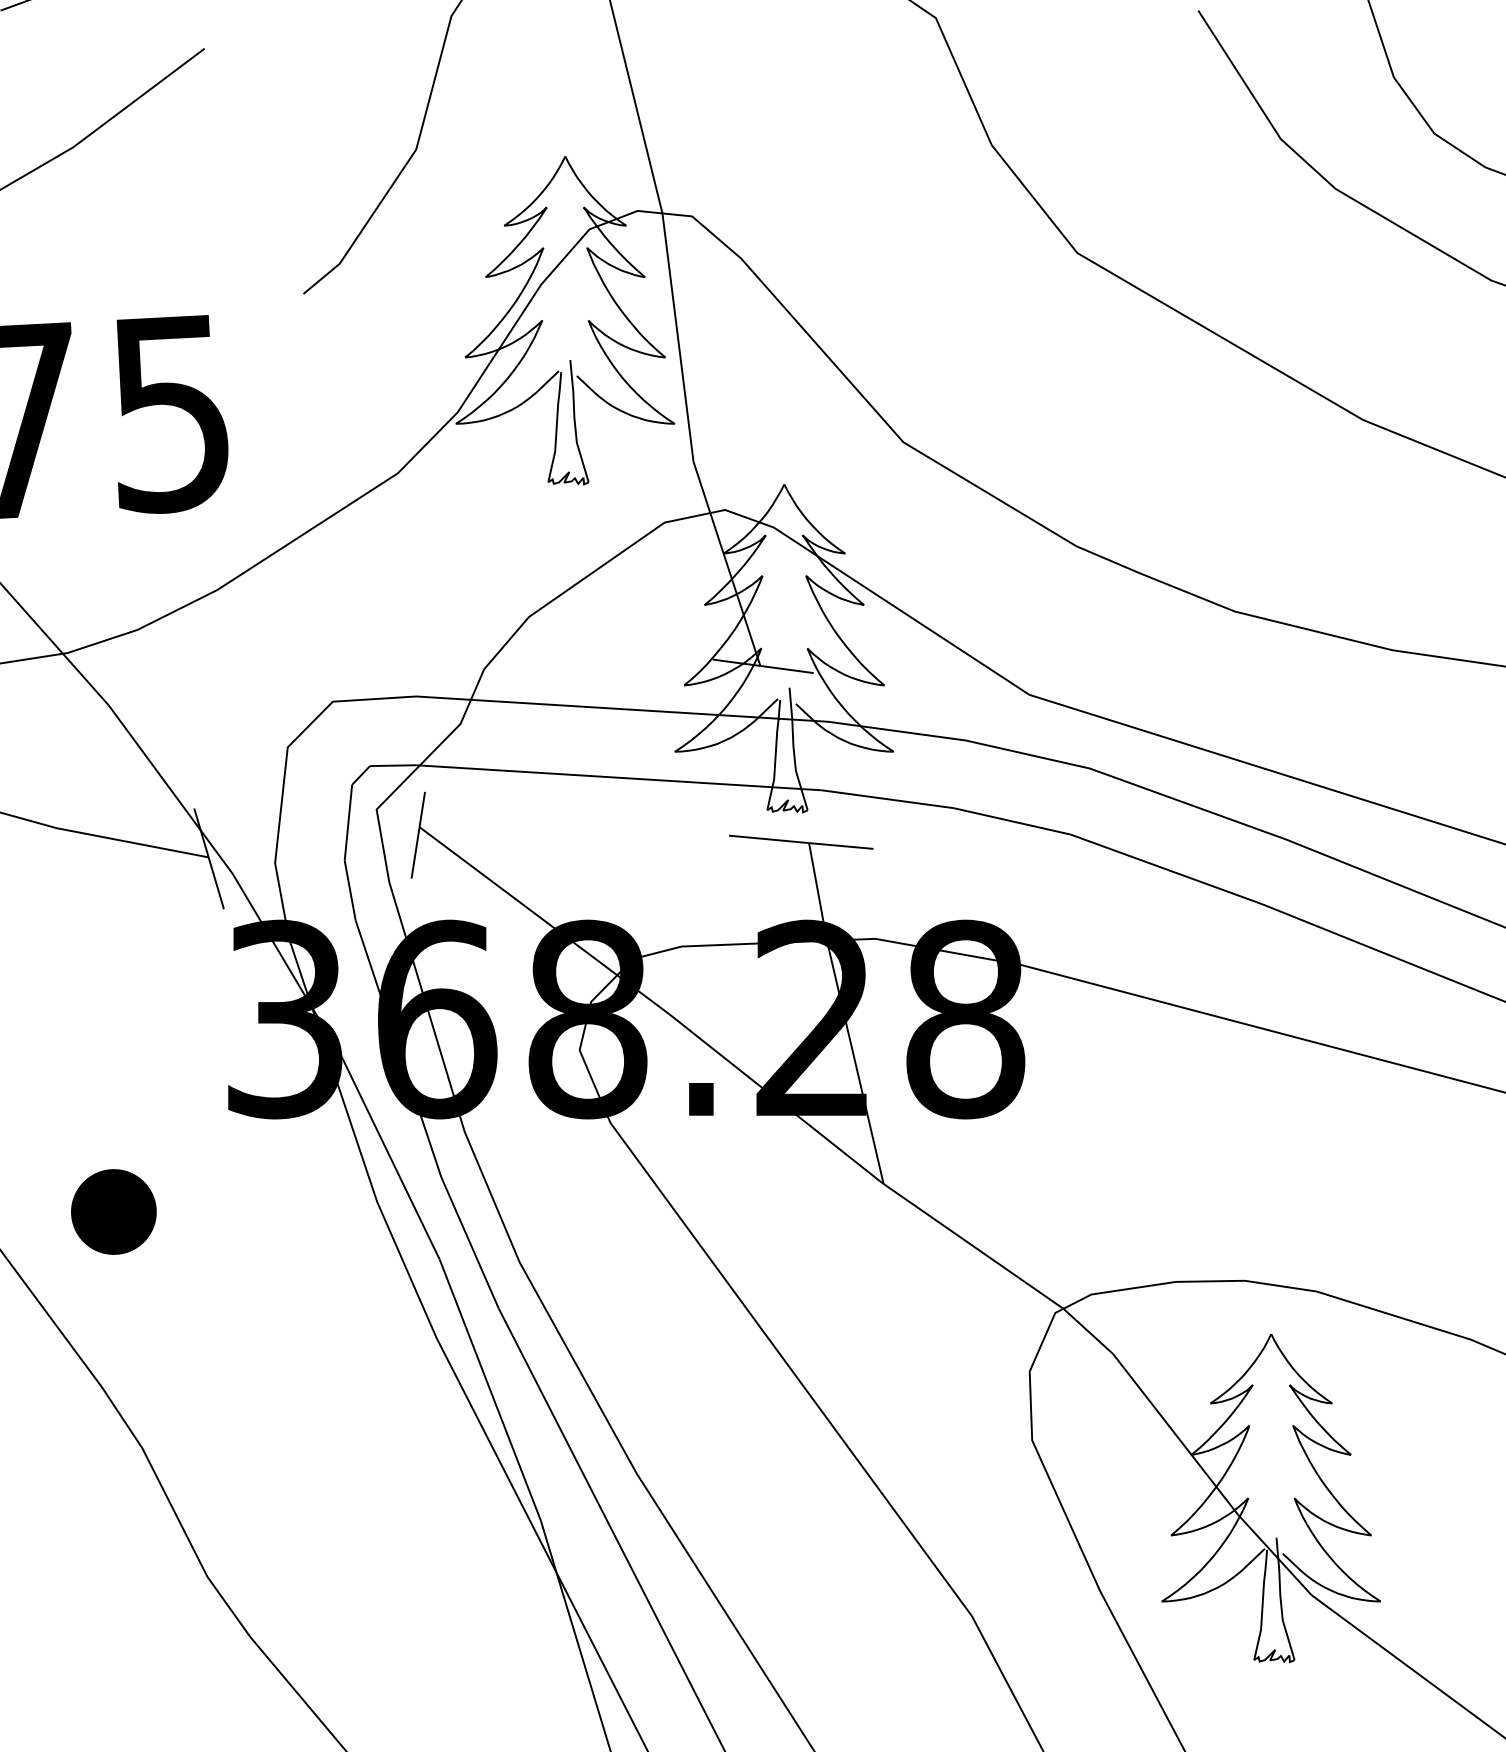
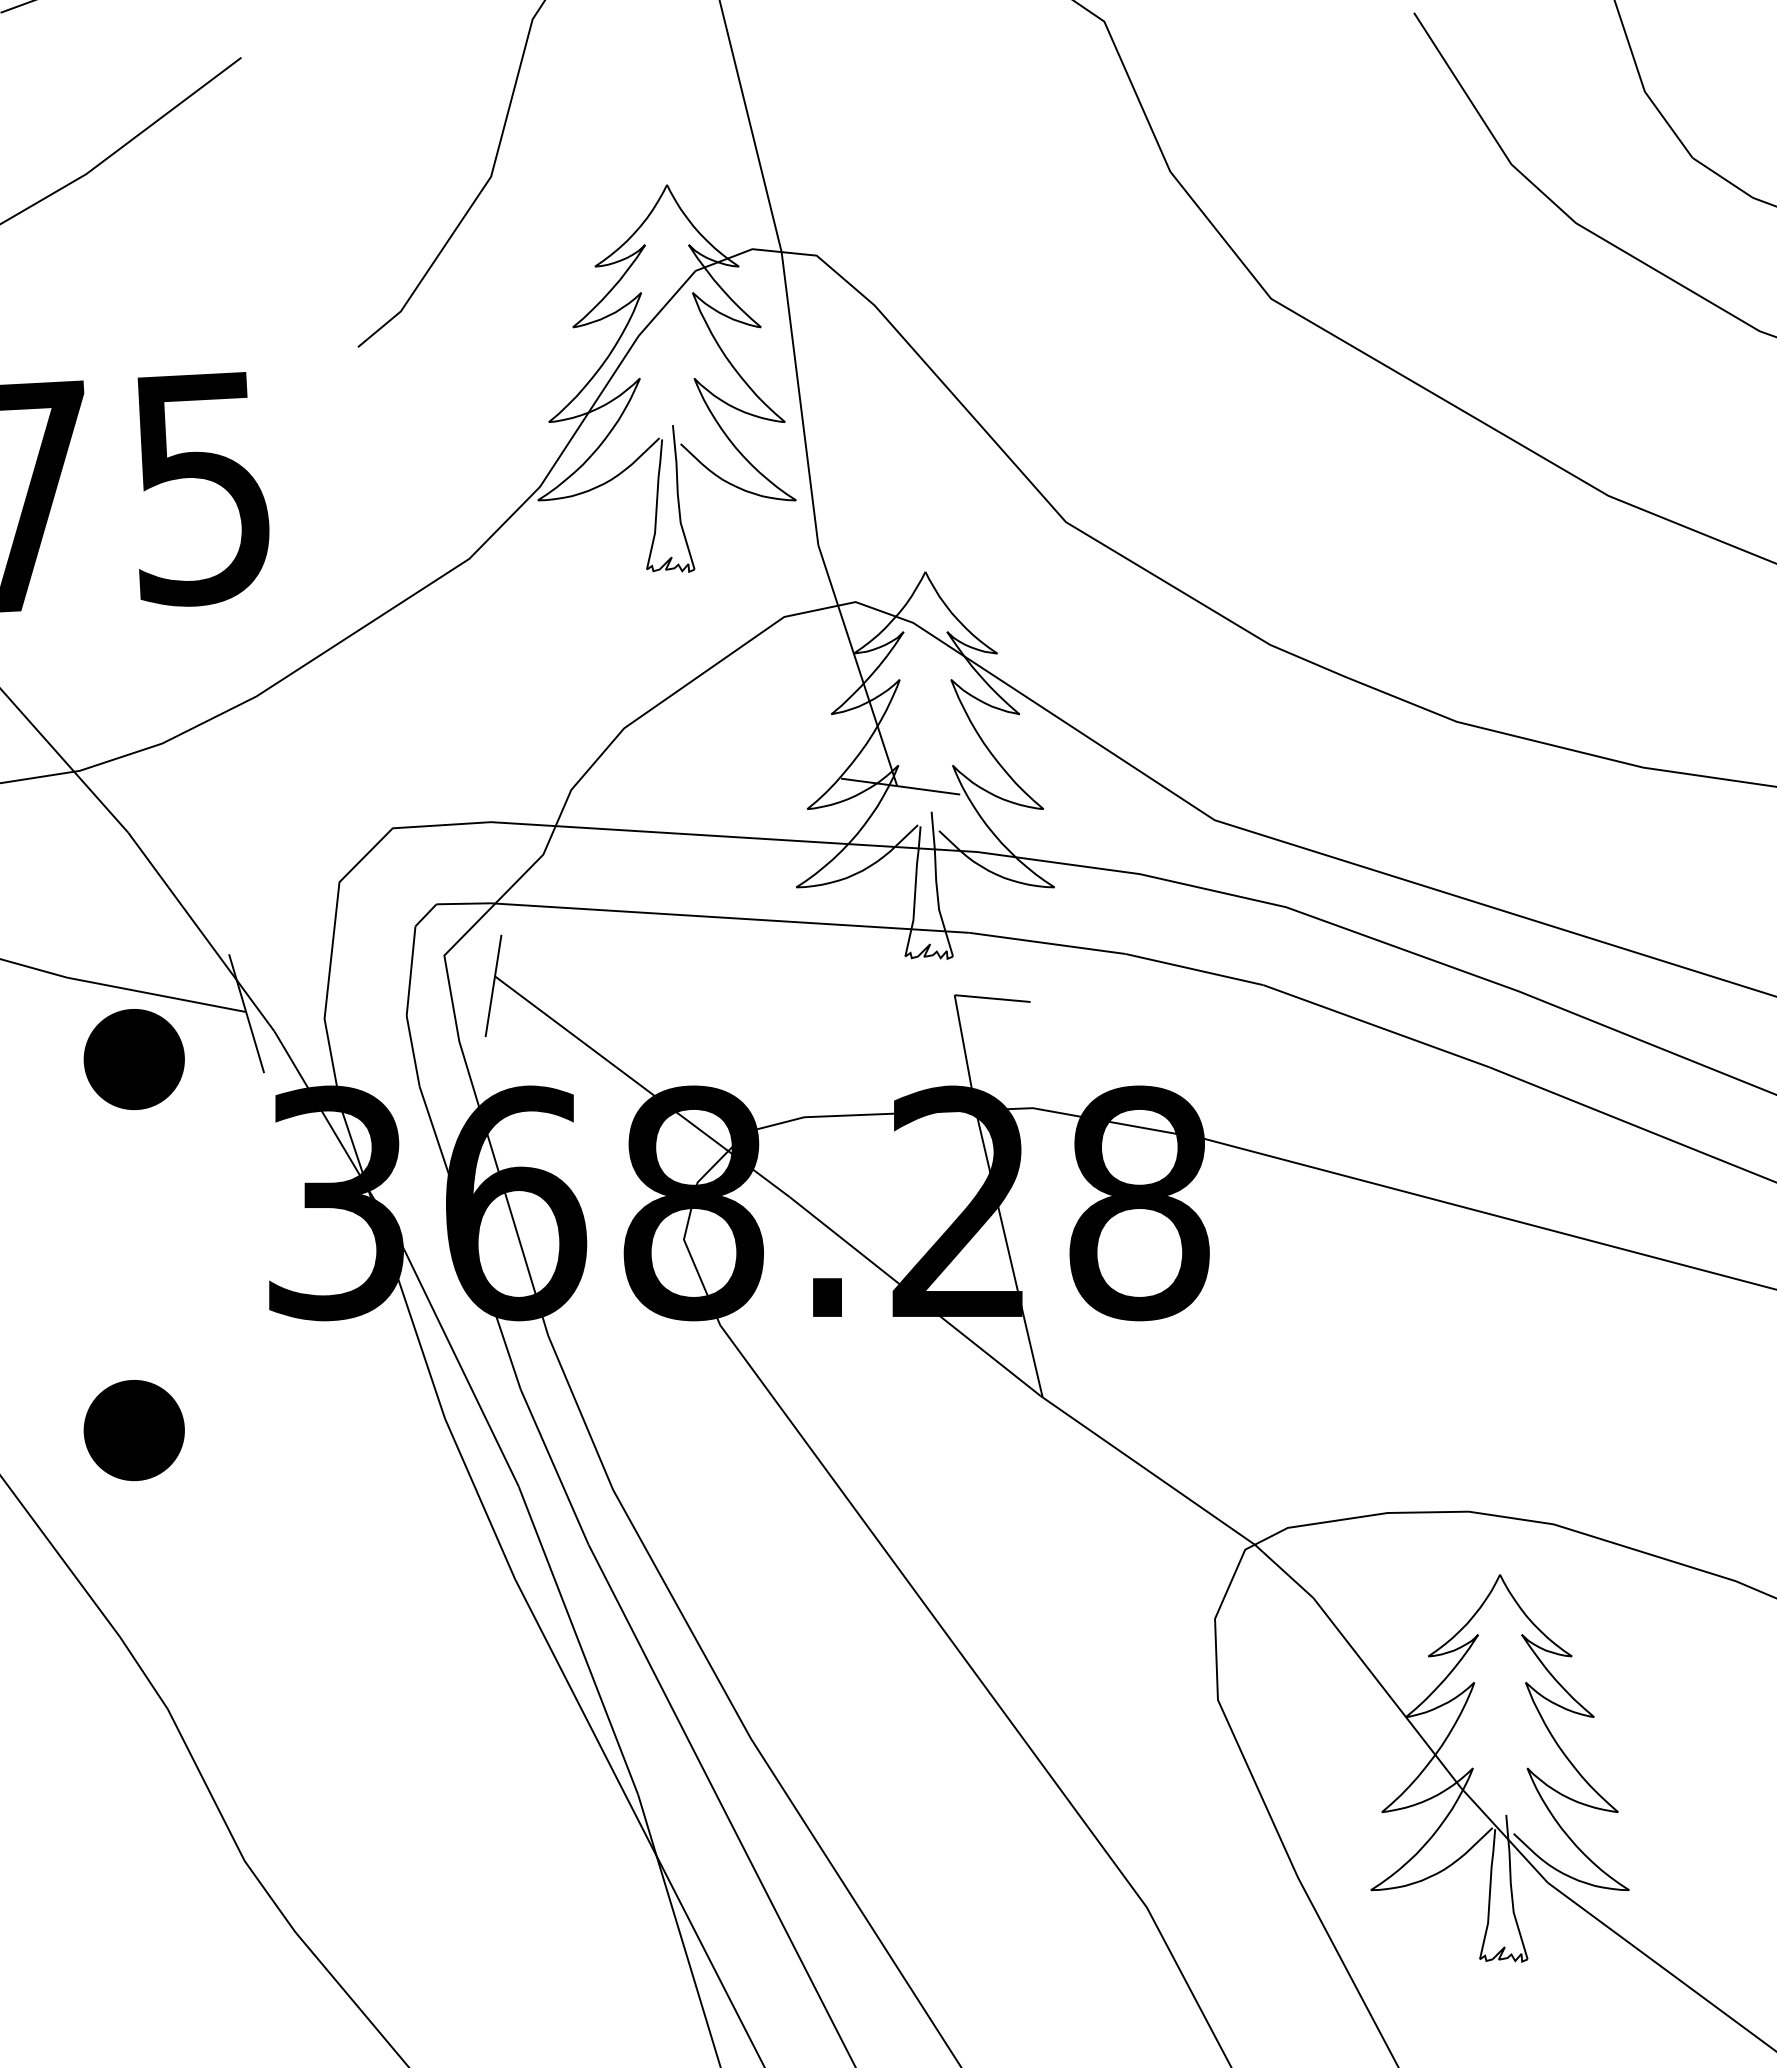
line: (769, 839) -> (907, 990), removed
part: (113, 897) -> (133, 1059), added

